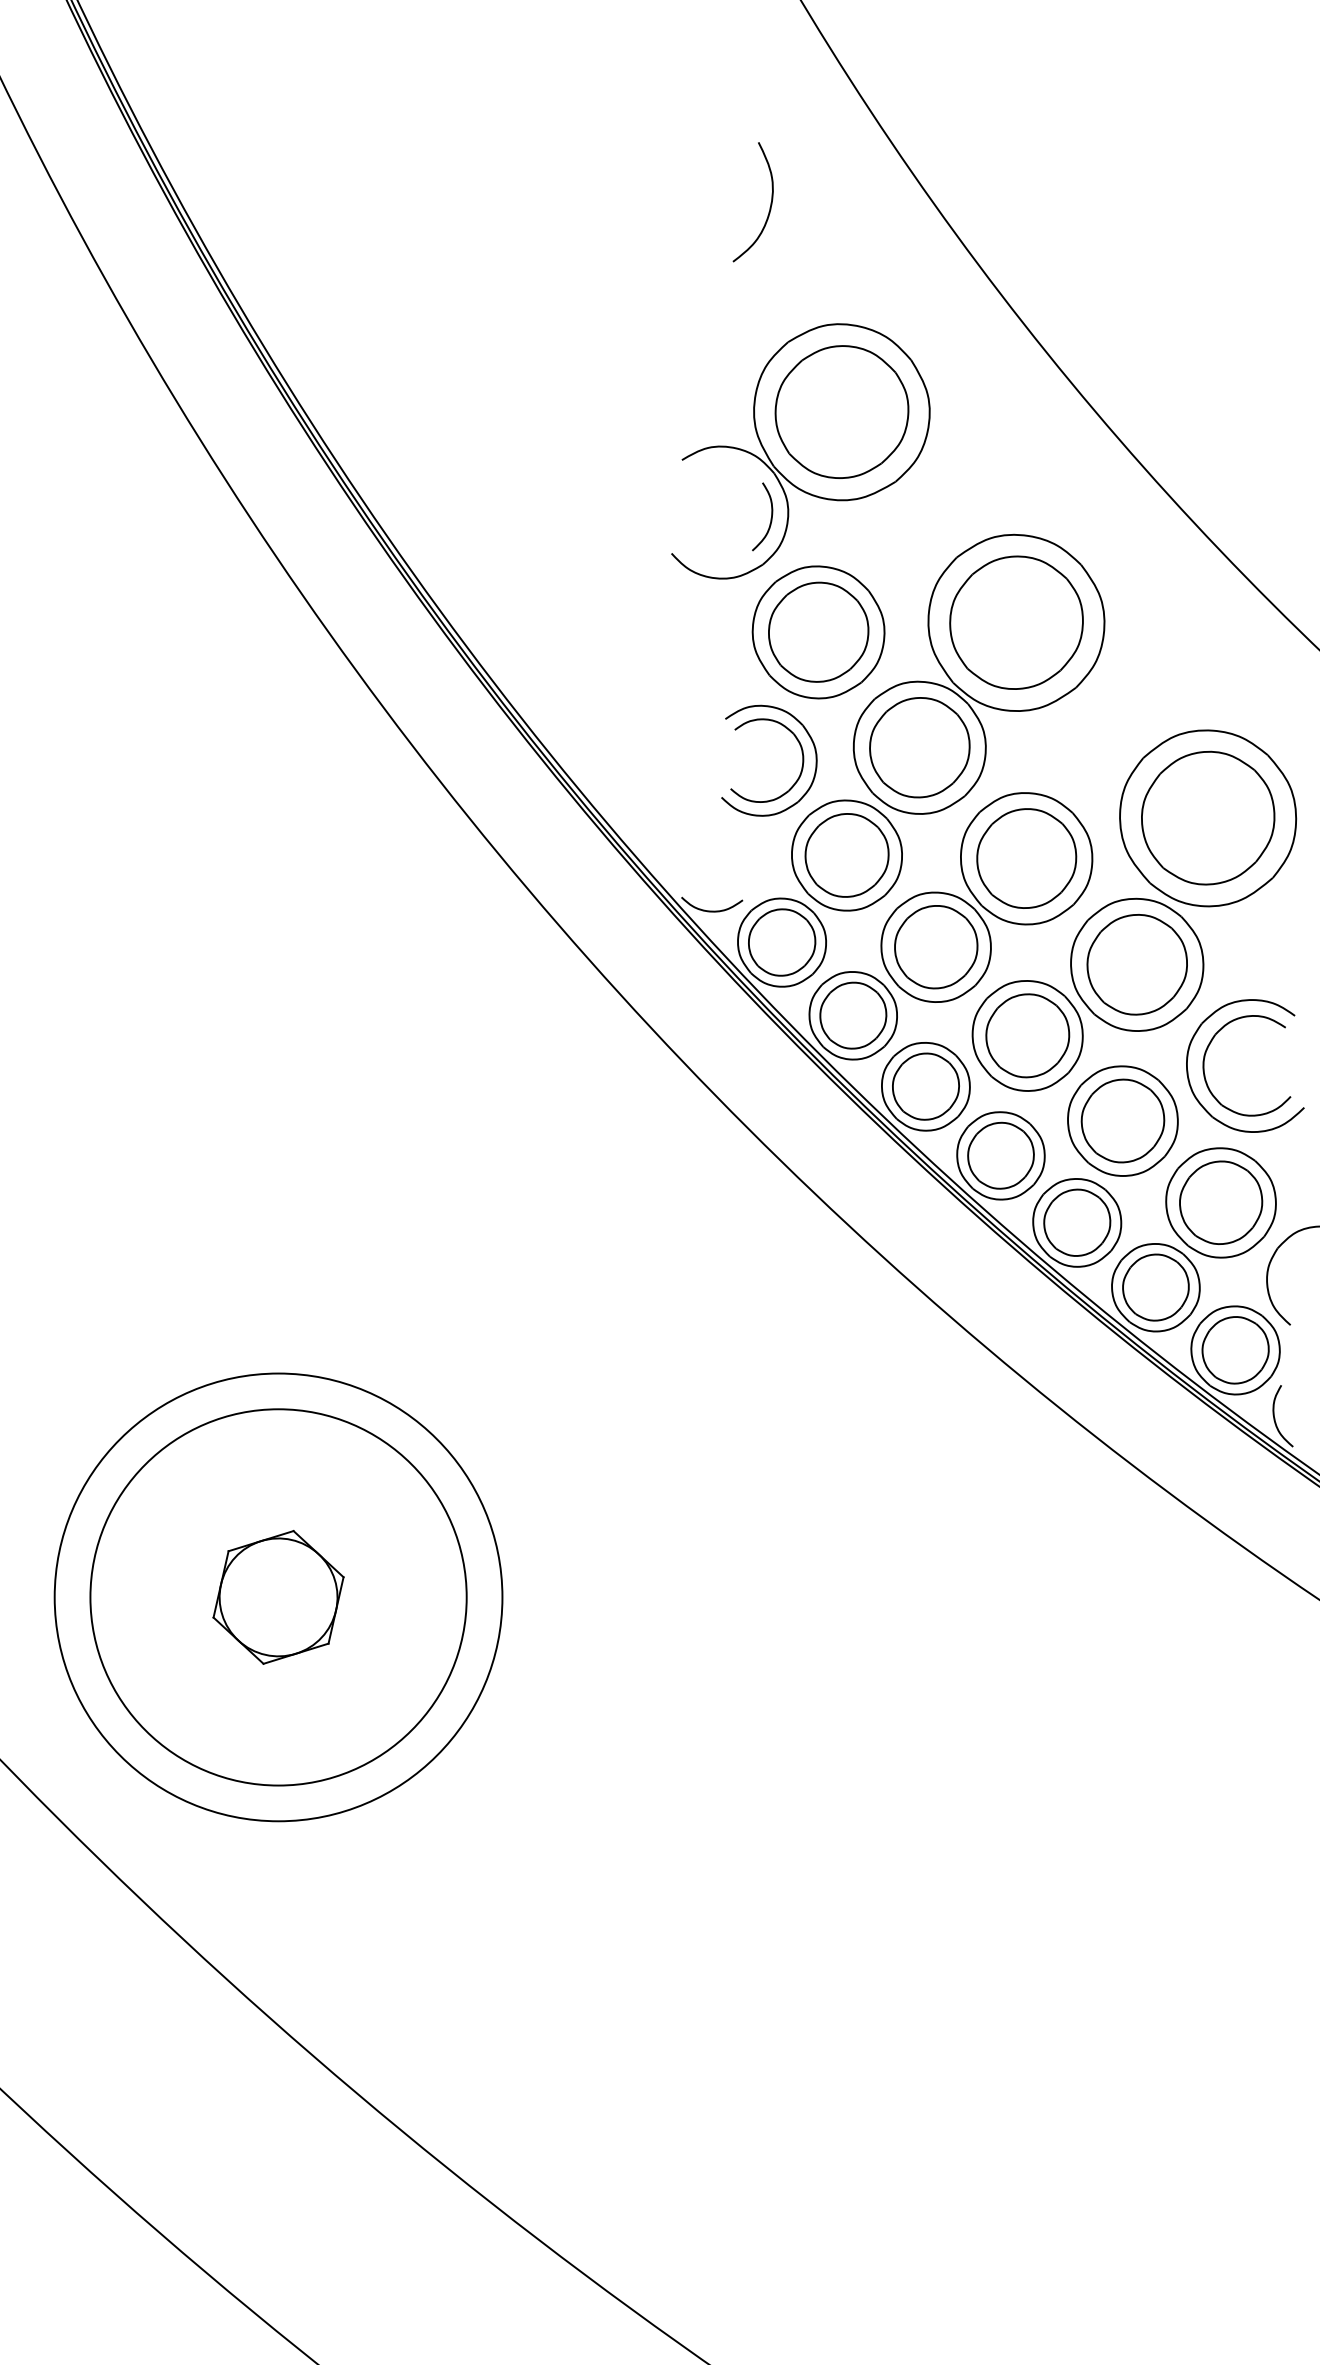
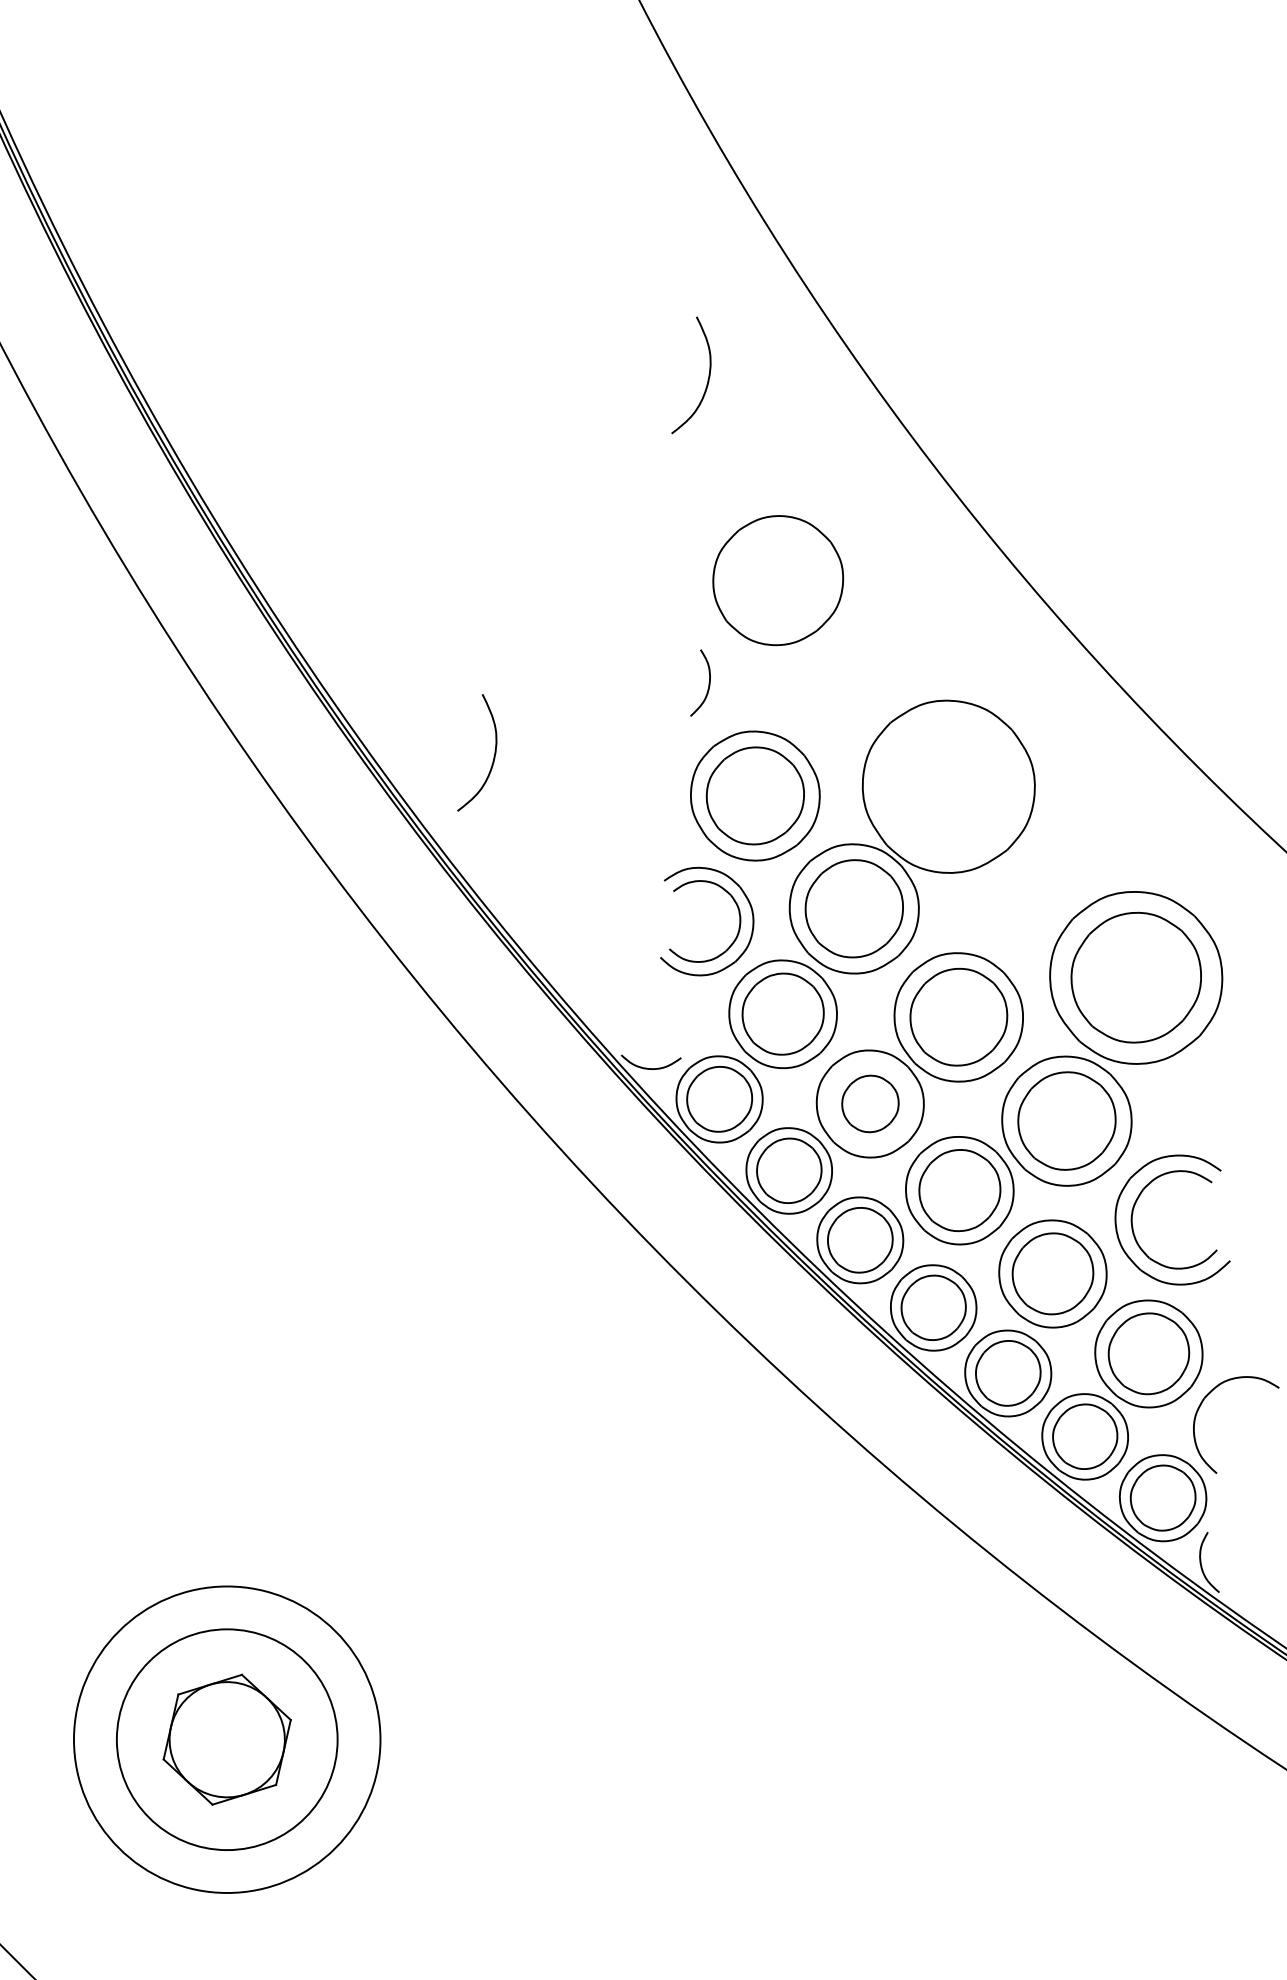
part: (800, 451) -> (737, 619), removed
curve: (550, 593) -> (493, 758), added
part: (1016, 622) -> (948, 786), removed
part: (936, 947) -> (870, 1104), size x0.7
circle: (278, 1597) -> (227, 1739), size x0.6
circle: (278, 1597) -> (227, 1739), size x0.7

